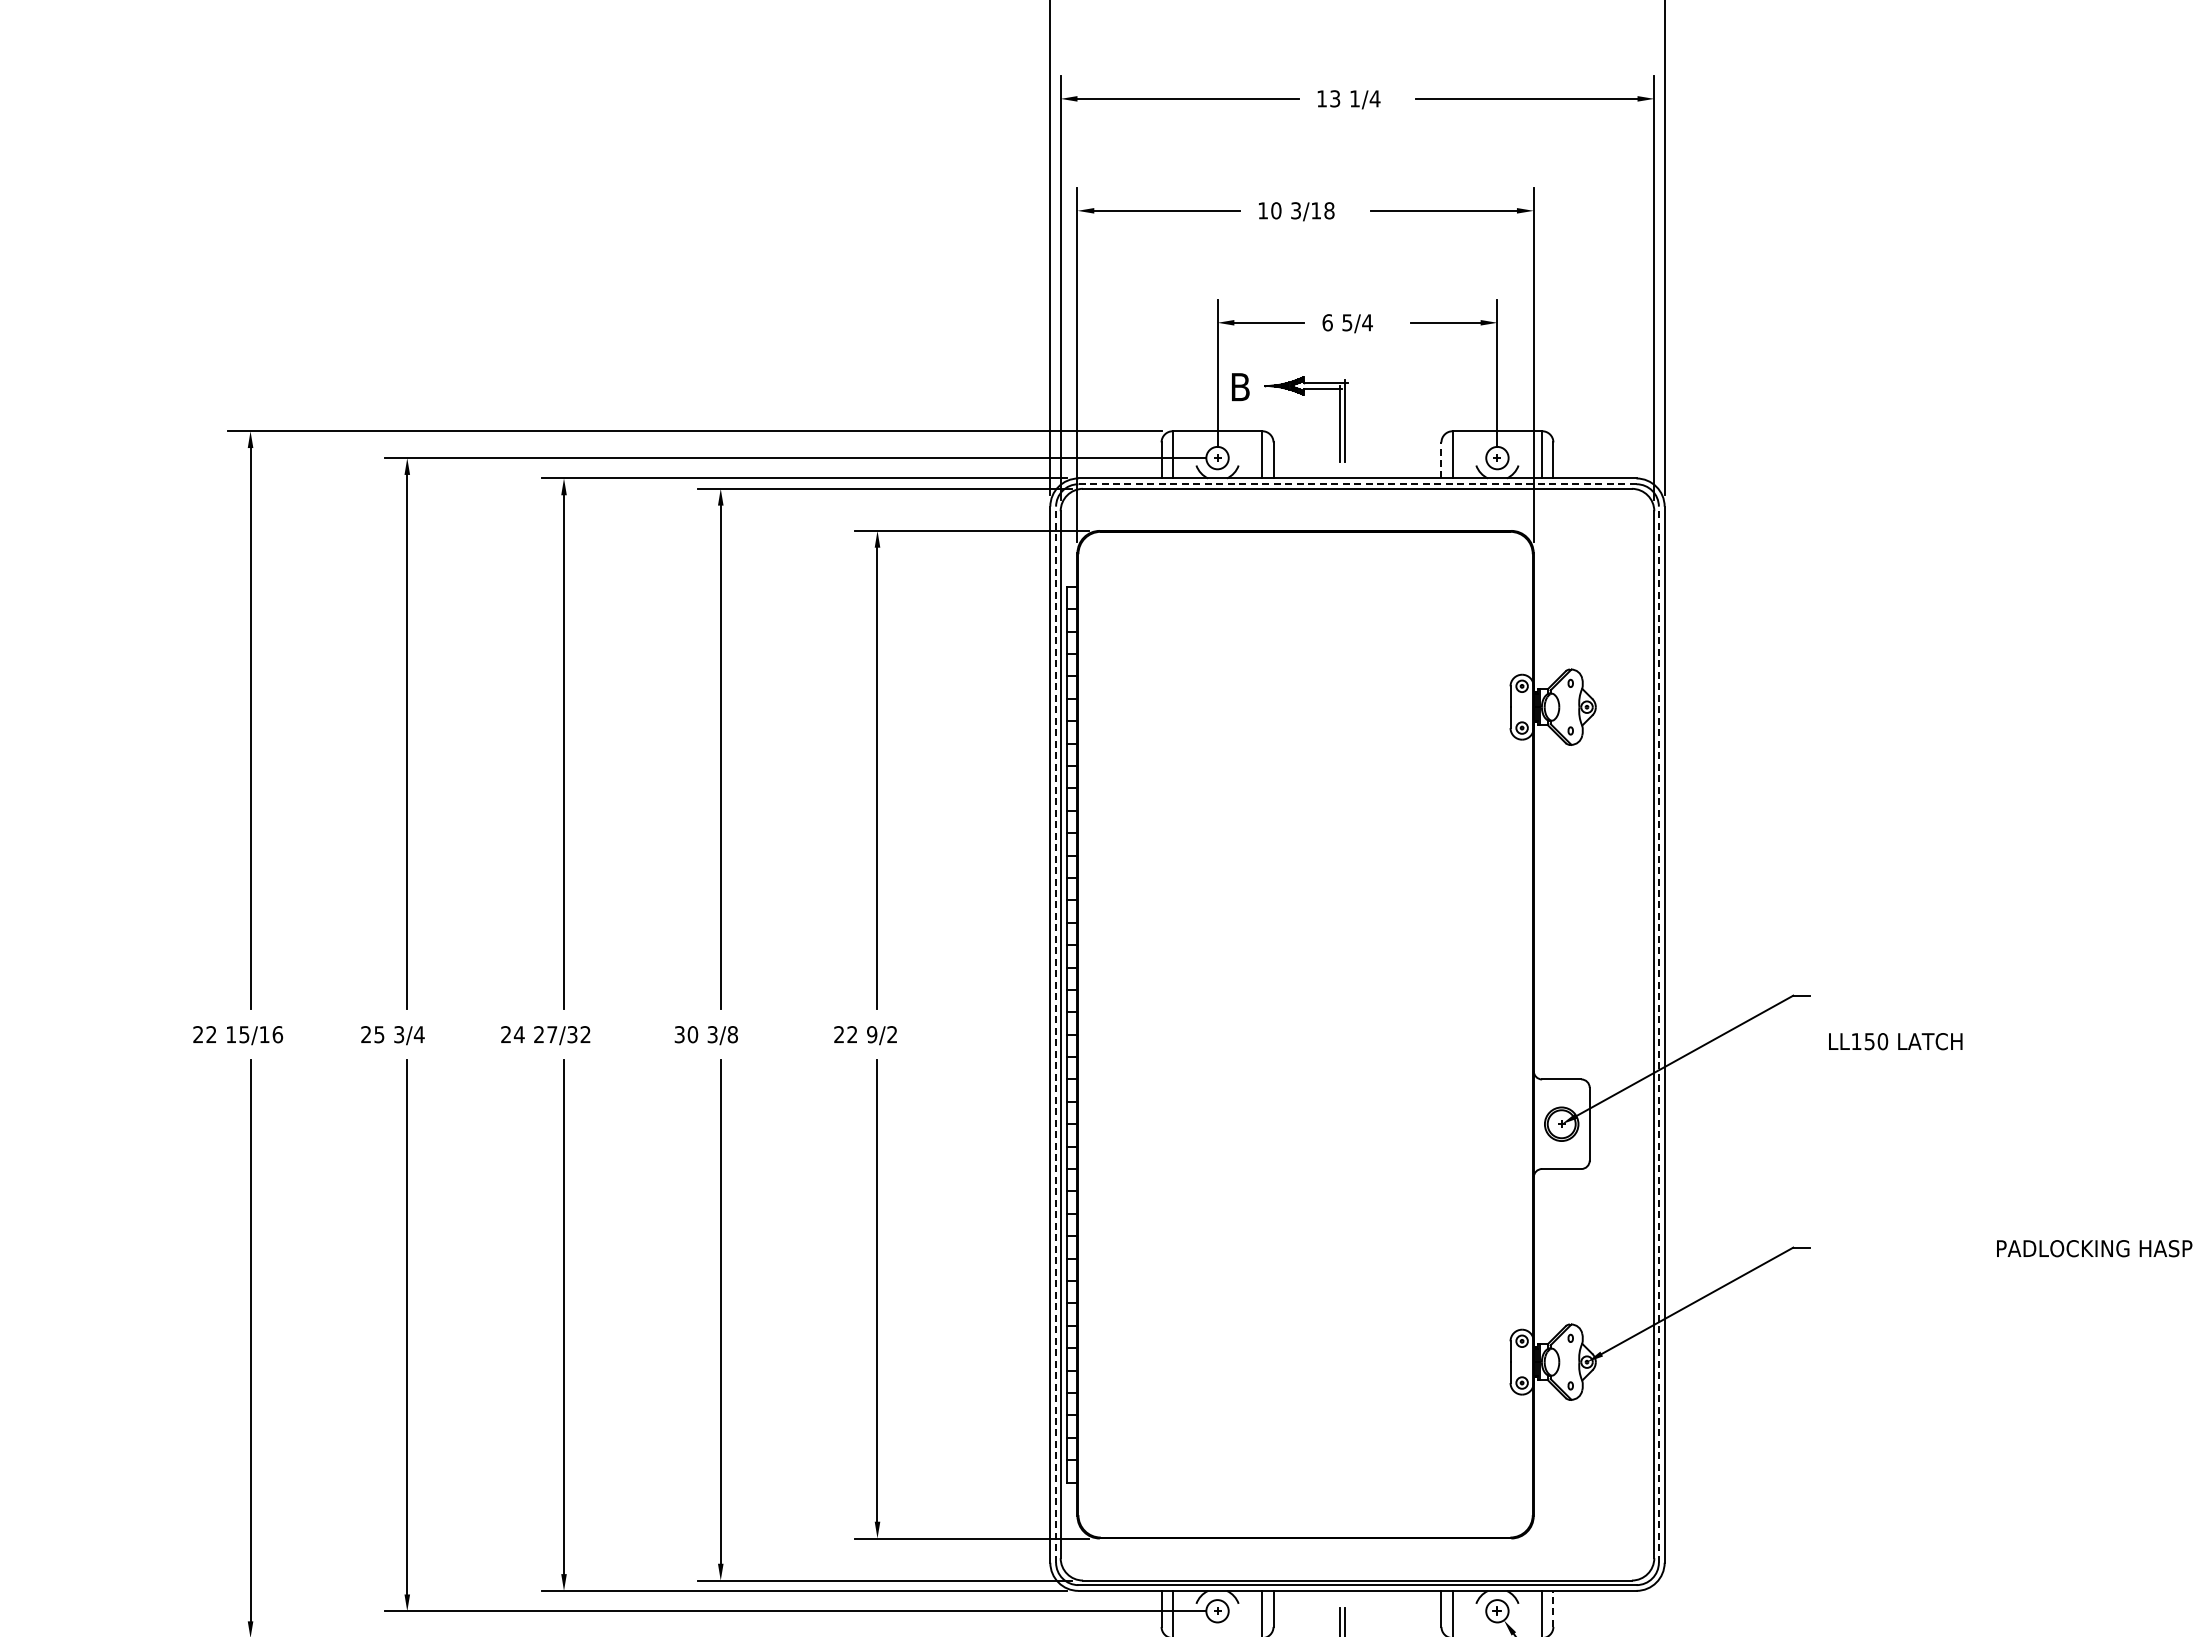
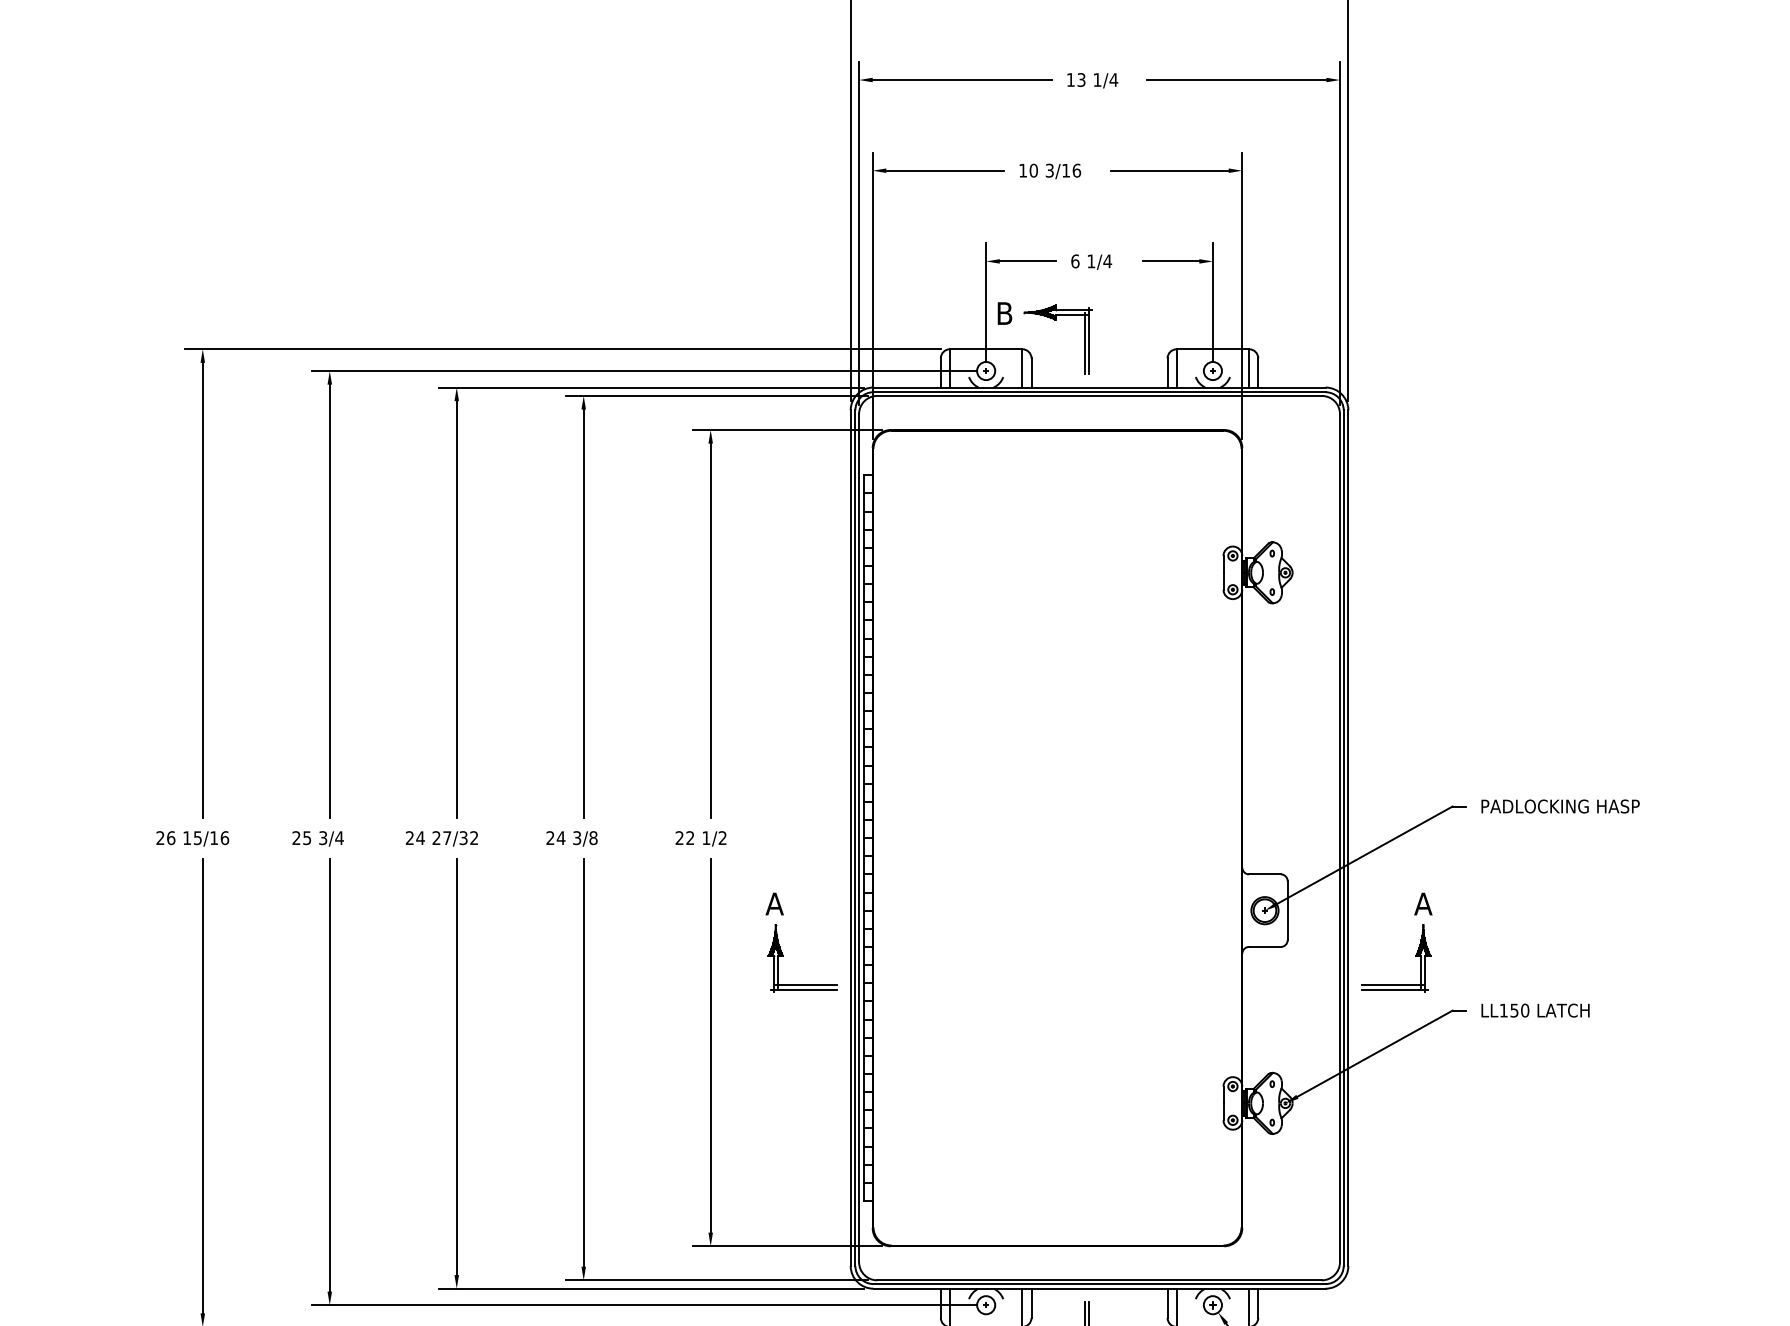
text: (1329, 210) -> (1076, 170), 3/18 -> 3/16
text: (1347, 322) -> (1091, 261), 5/4 -> 1/4
line: (1441, 459) -> (1167, 372), dashed -> solid
line: (1357, 484) -> (1099, 392), dashed -> solid
text: (211, 1034) -> (171, 837), 22 -> 26
text: (686, 1034) -> (555, 837), 30 -> 24
text: (872, 1034) -> (706, 837), 9/2 -> 1/2
line: (1056, 1034) -> (855, 837), dashed -> solid
line: (1658, 1034) -> (1343, 837), dashed -> solid
text: (1895, 1041) -> (1535, 1010), moved
part: (964, 1171) -> (781, 948), added
part: (1749, 1174) -> (1417, 951), added
text: (2094, 1248) -> (1560, 806), moved
line: (1553, 1608) -> (1258, 1302), dashed -> solid

